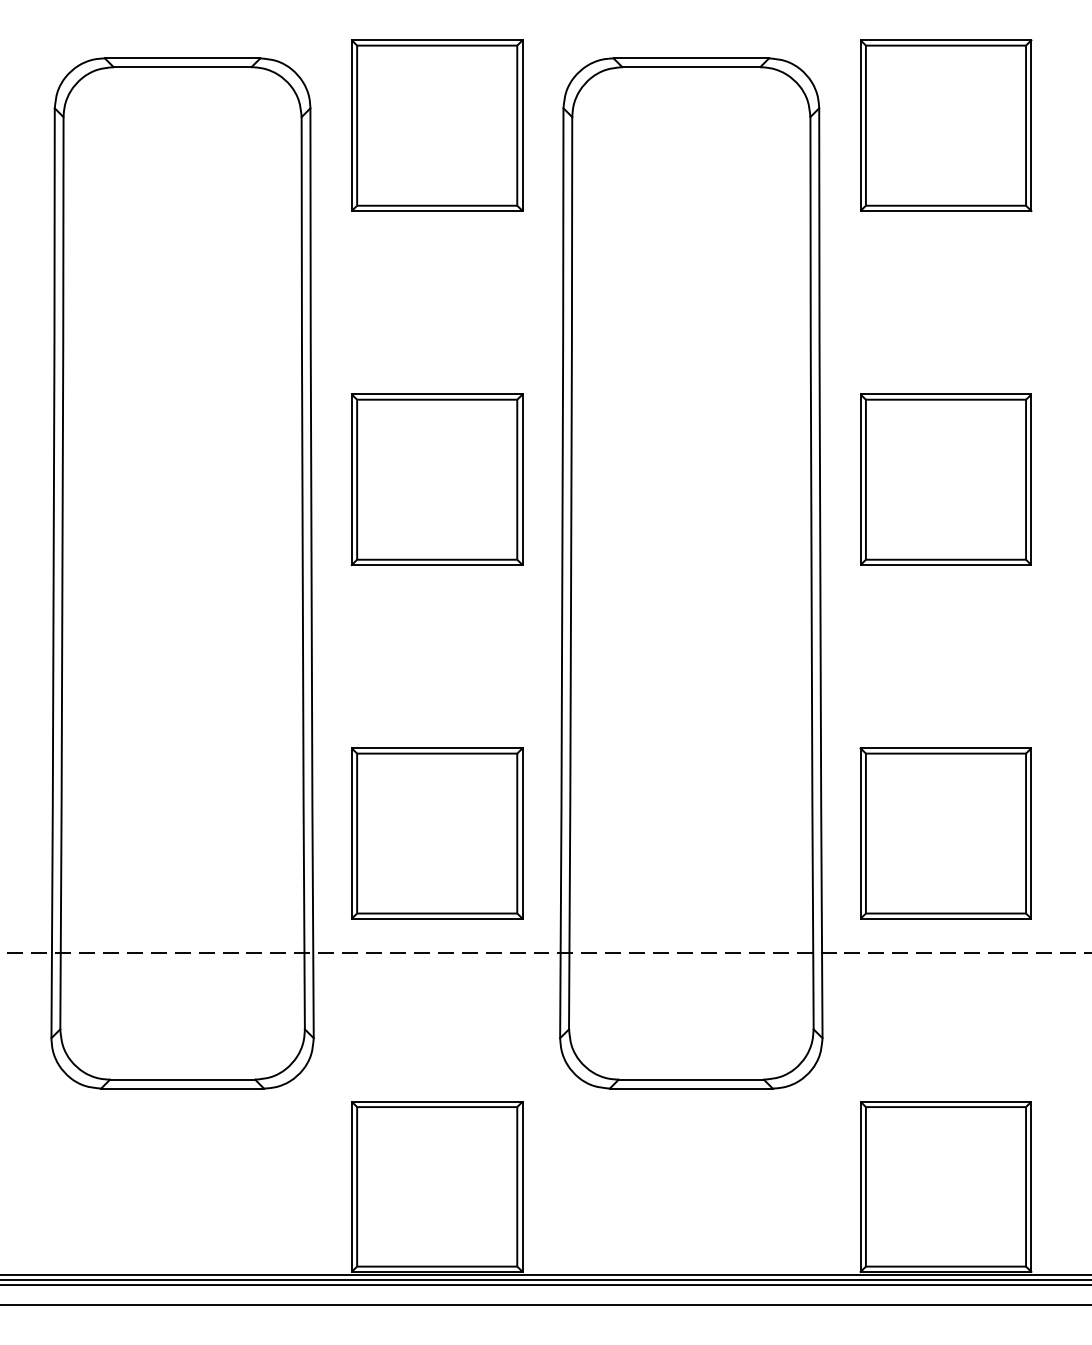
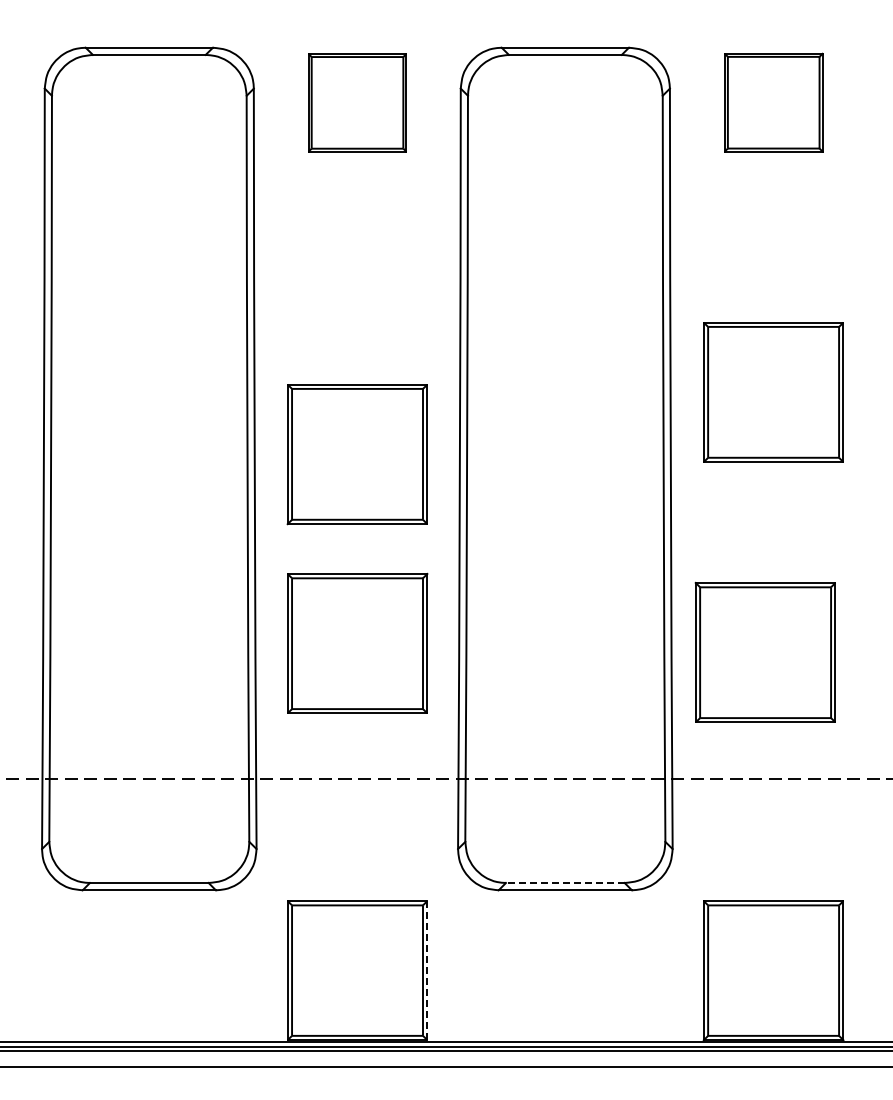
part: (437, 125) -> (357, 102), size x0.7
part: (945, 125) -> (773, 102), size x0.7
part: (435, 479) -> (356, 454), moved
part: (437, 832) -> (357, 642), moved
part: (944, 832) -> (764, 651), moved
line: (690, 1079) -> (564, 882), solid -> dashed
line: (522, 1186) -> (427, 970), solid -> dashed

